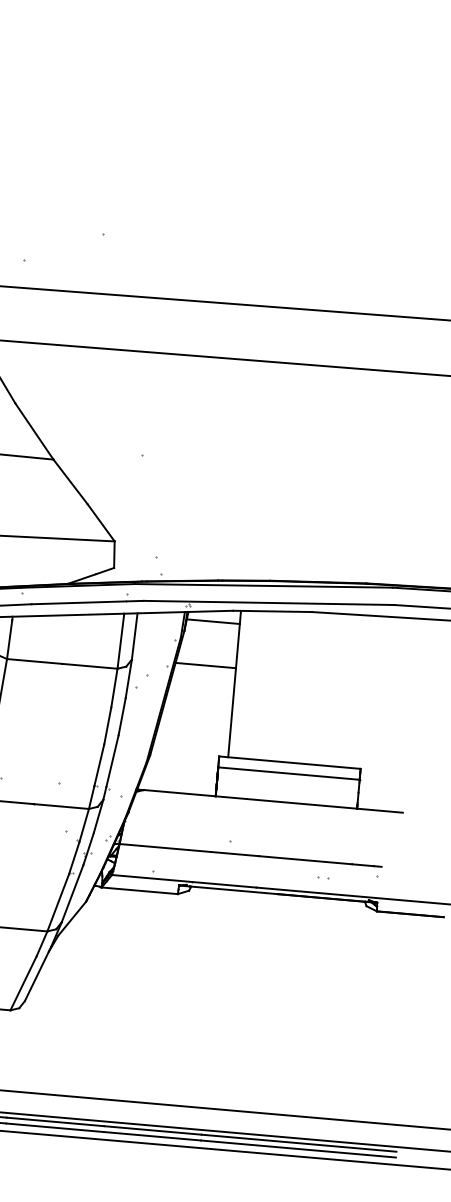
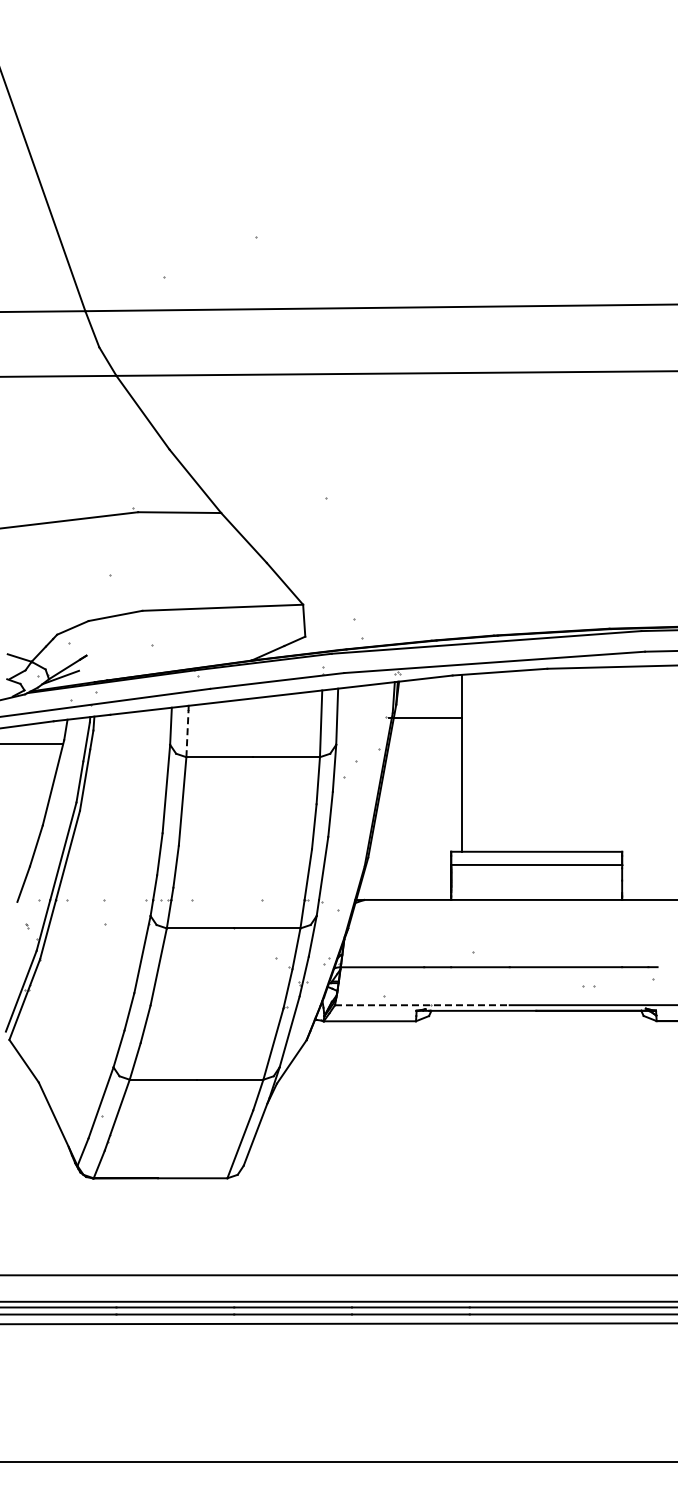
line: (212, 621) -> (429, 690), removed
line: (9, 639) -> (187, 733), solid -> dashed
line: (205, 665) -> (425, 718), moved
line: (184, 881) -> (422, 1005), solid -> dashed

